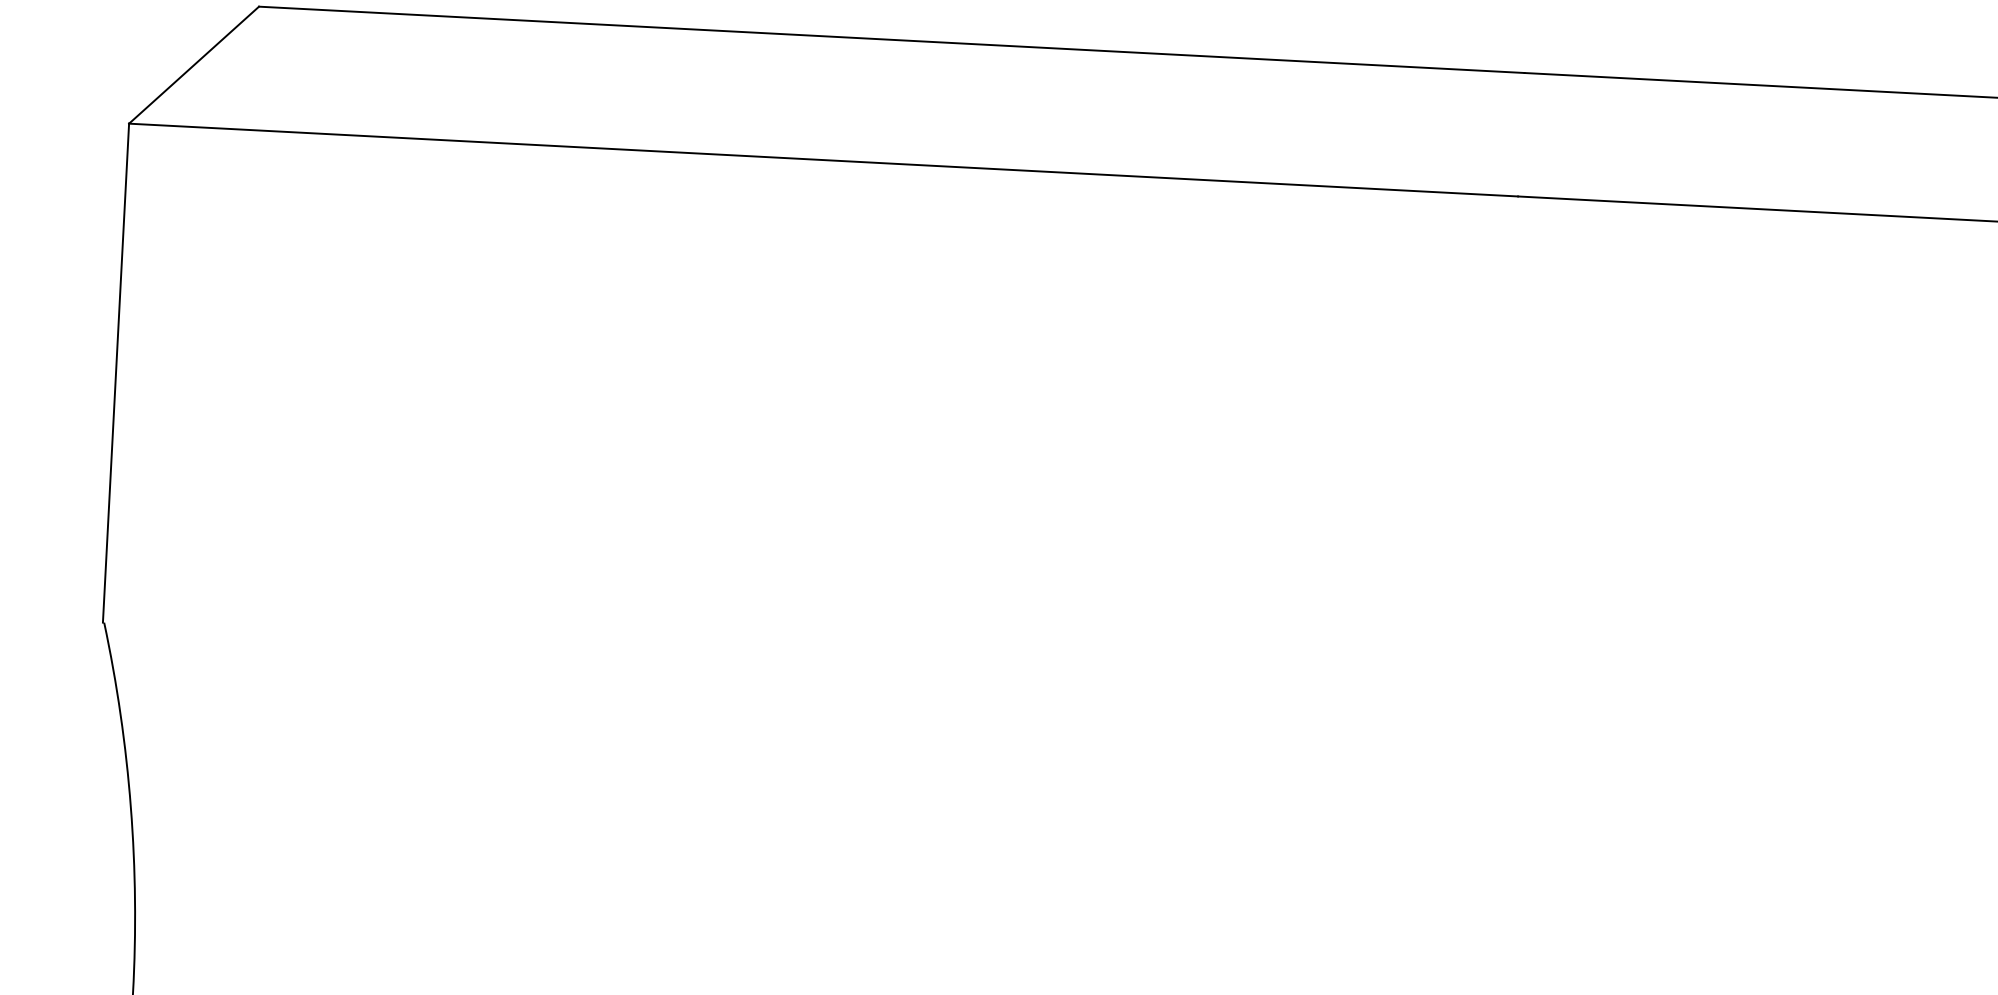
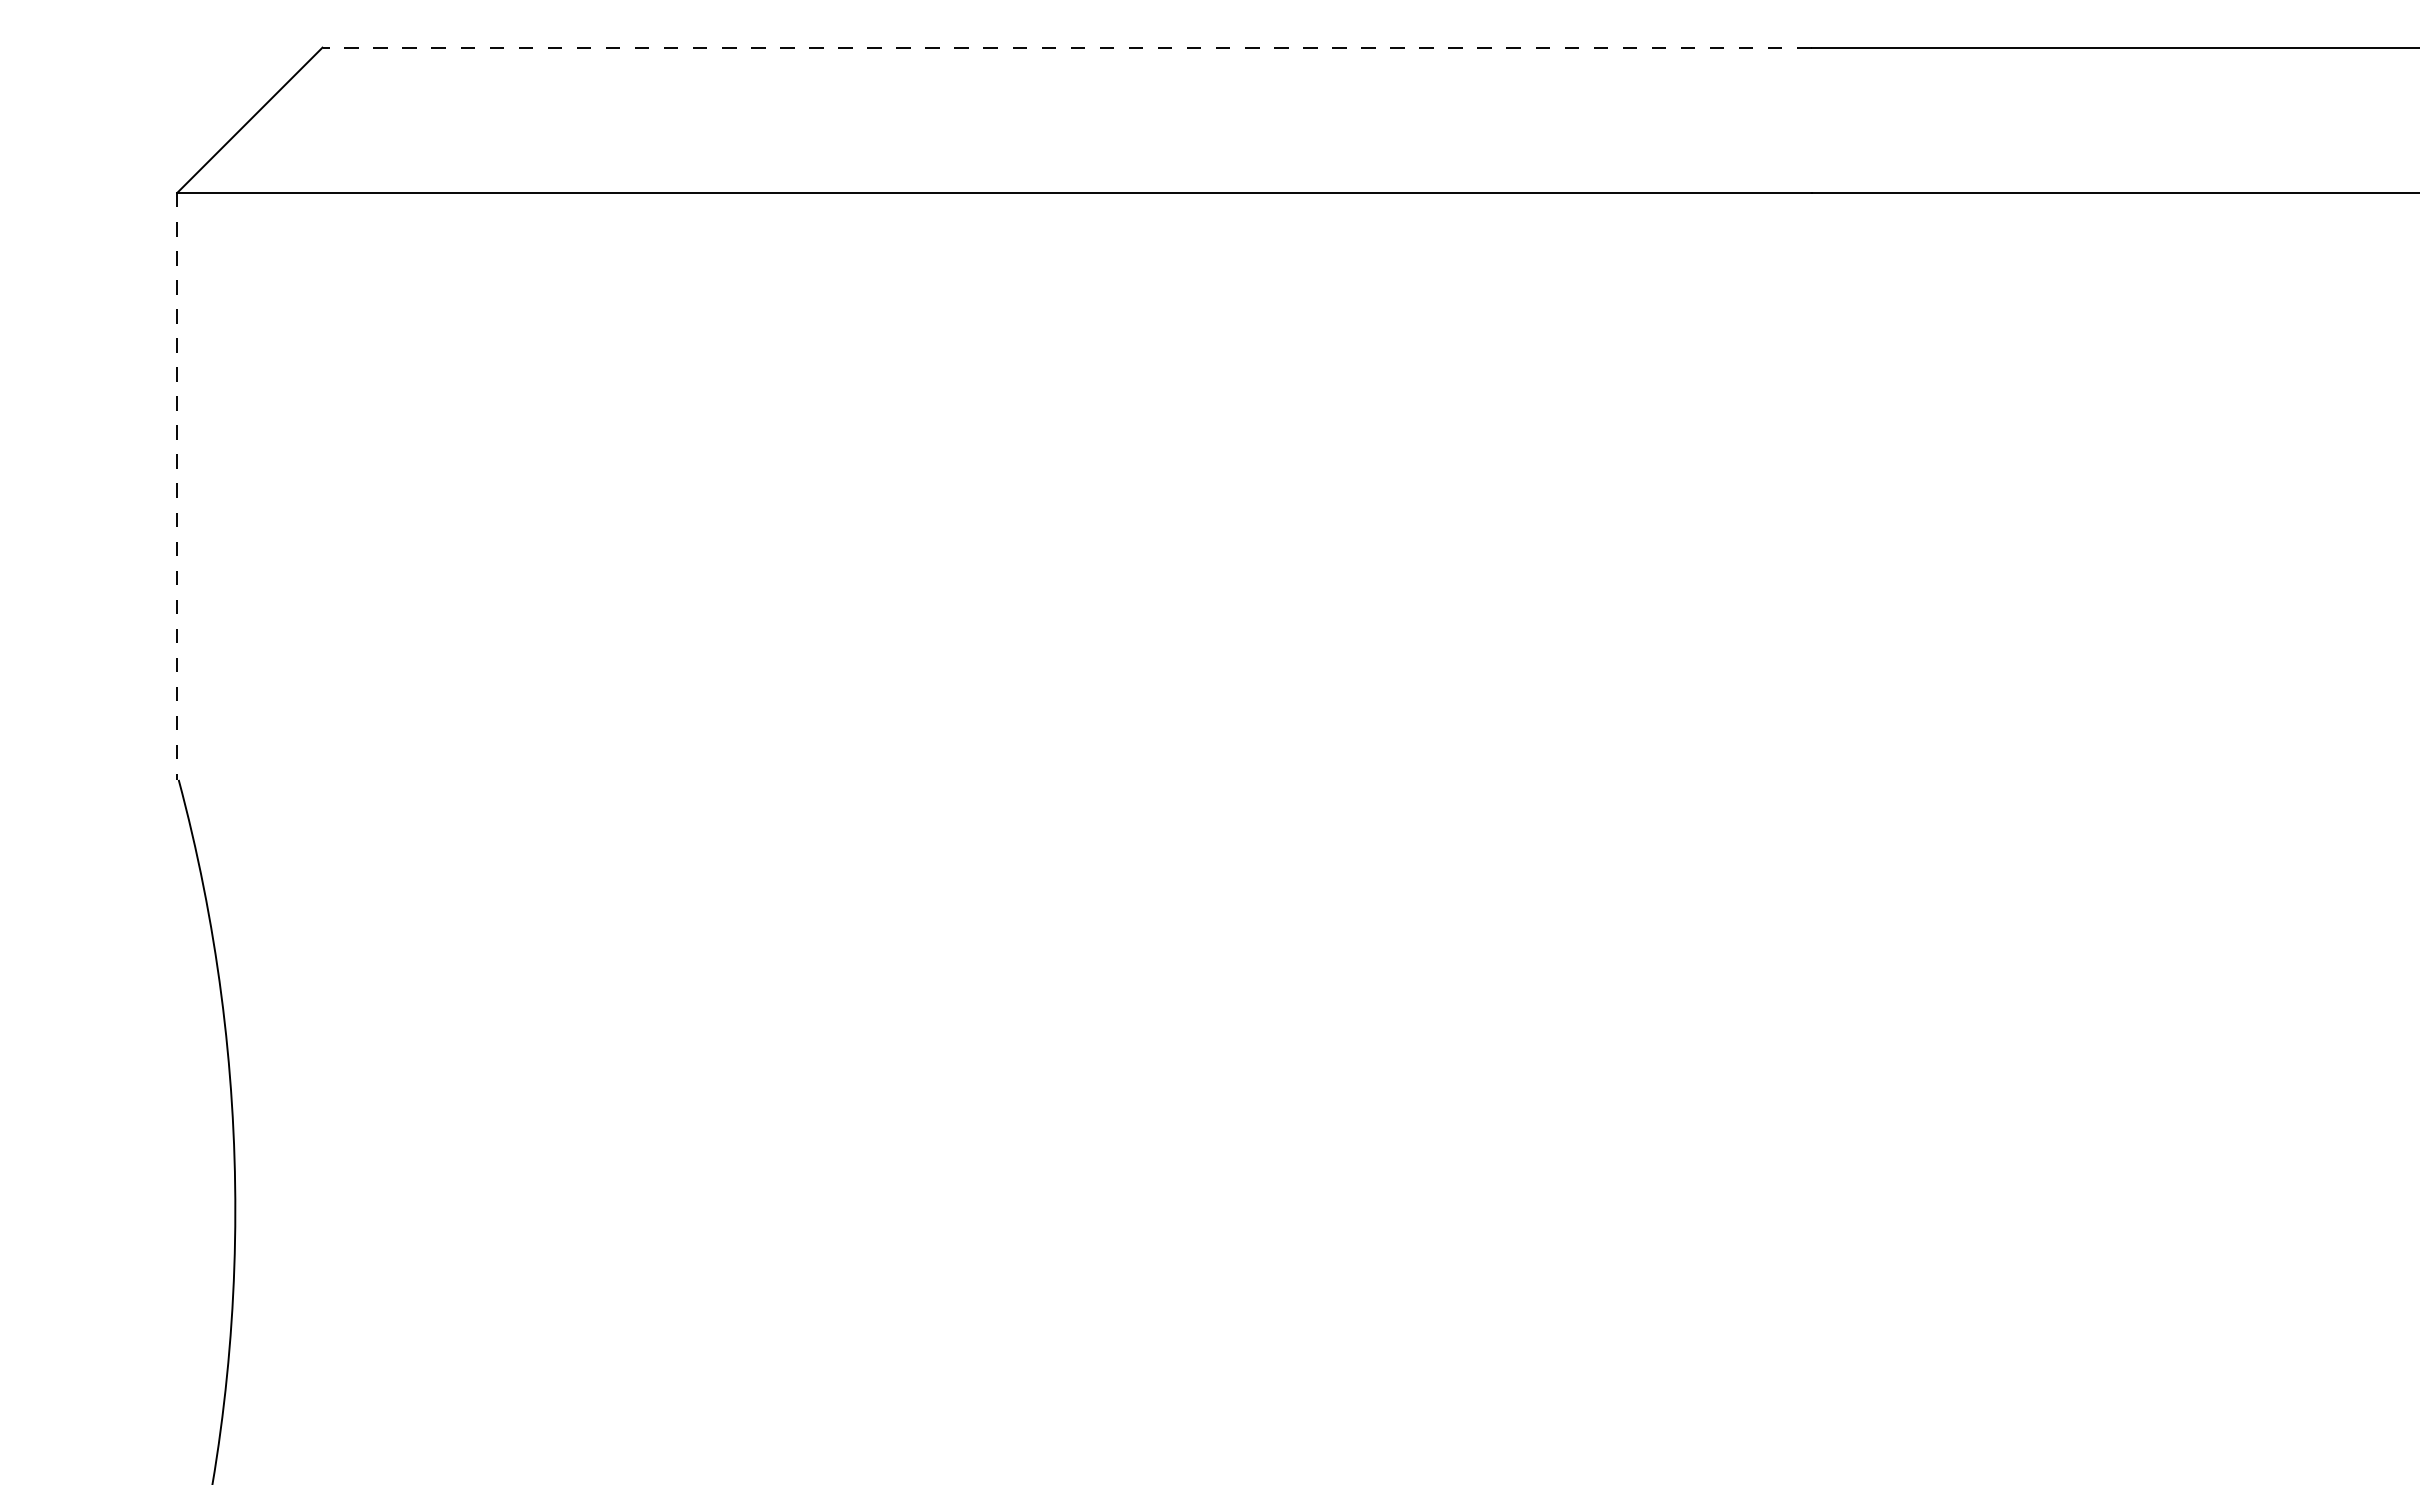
line: (892, 39) -> (1067, 47), solid -> dashed
line: (116, 373) -> (177, 486), solid -> dashed

